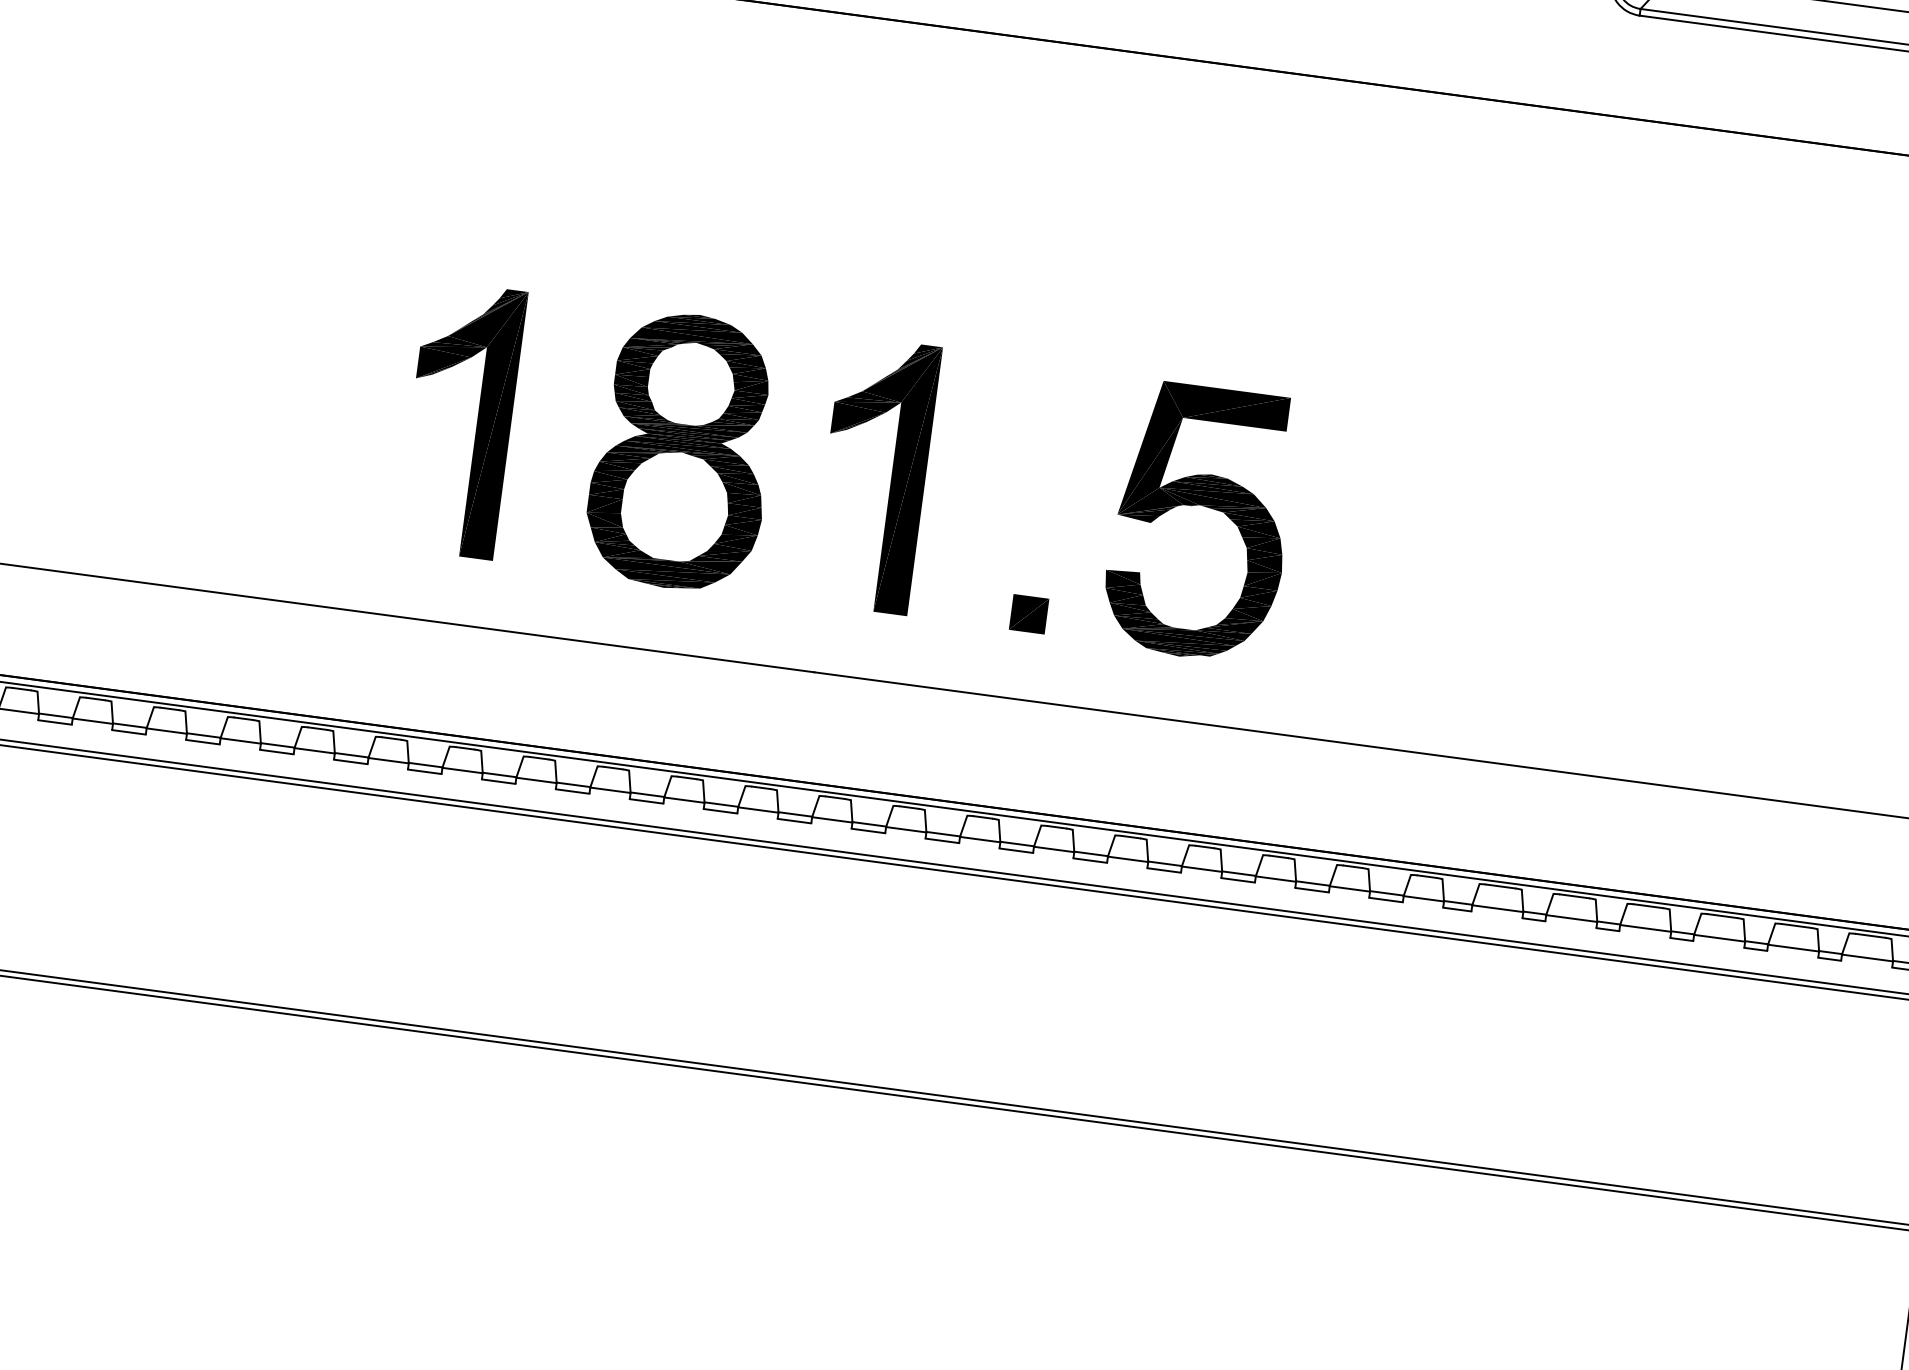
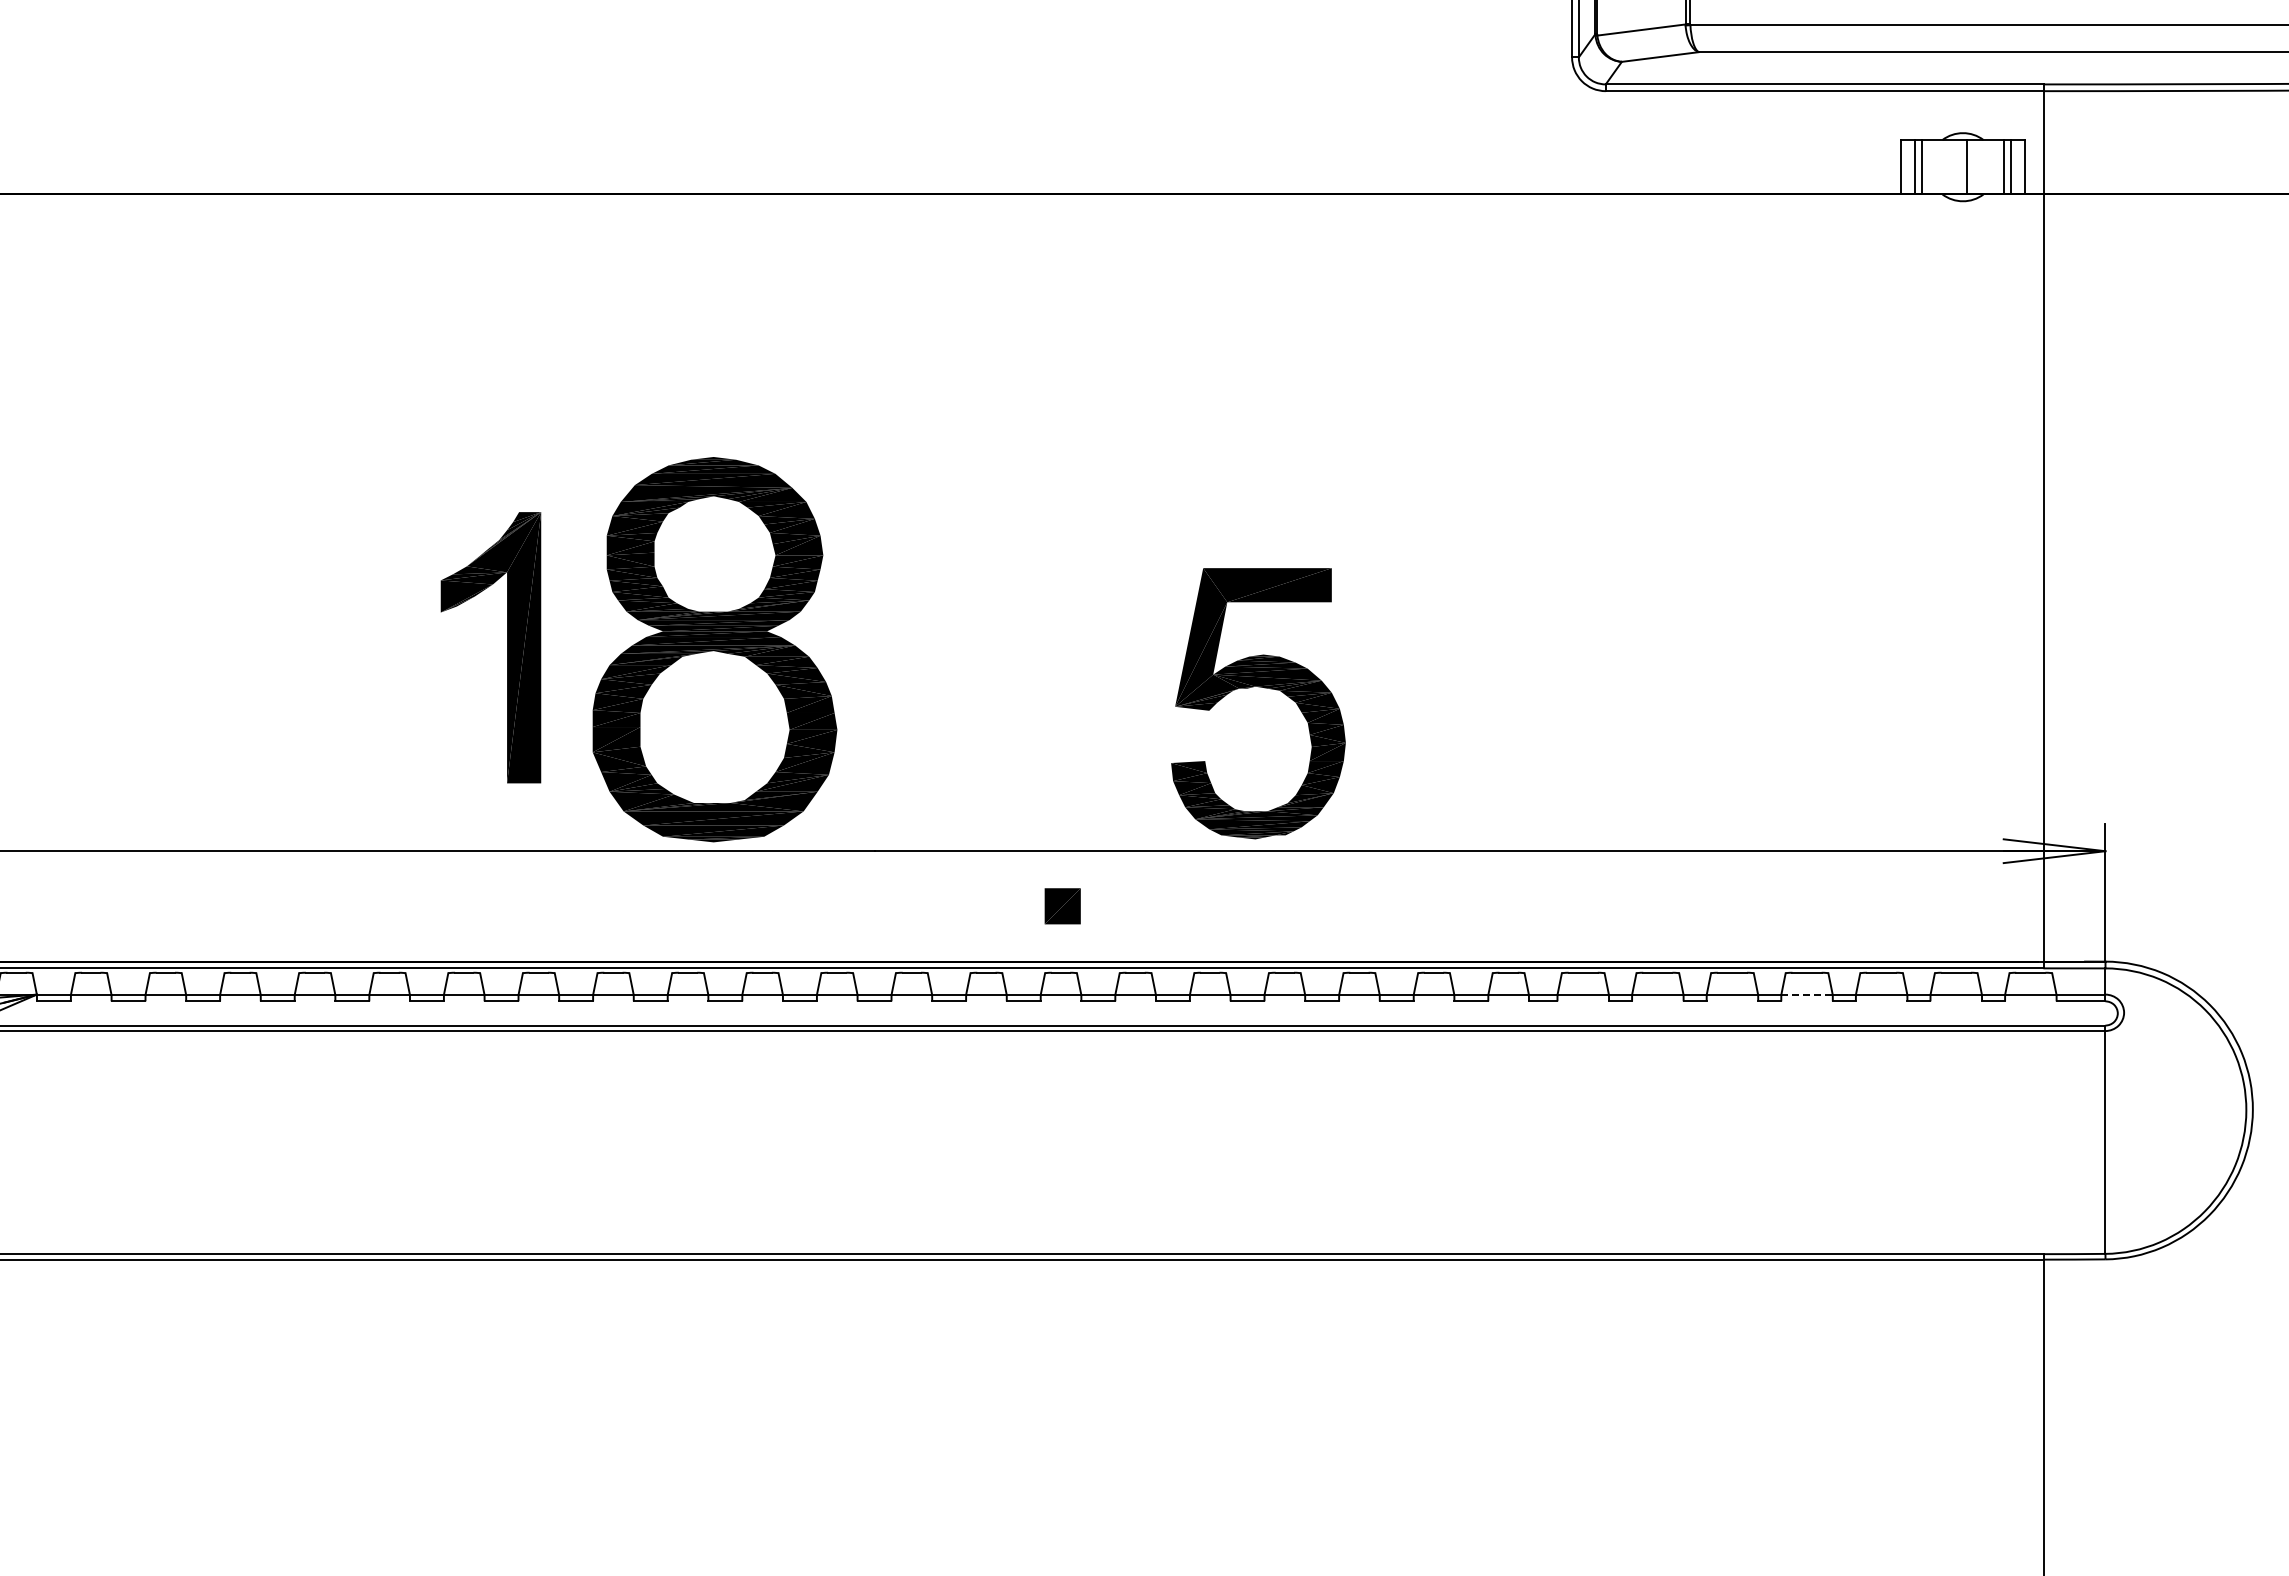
part: (682, 451) -> (714, 649), size x1.4
part: (891, 477) -> (925, 647), removed
part: (1202, 506) -> (1258, 687), moved
part: (1028, 614) -> (1062, 906), moved
line: (1720, 938) -> (1807, 995), solid -> dashed

